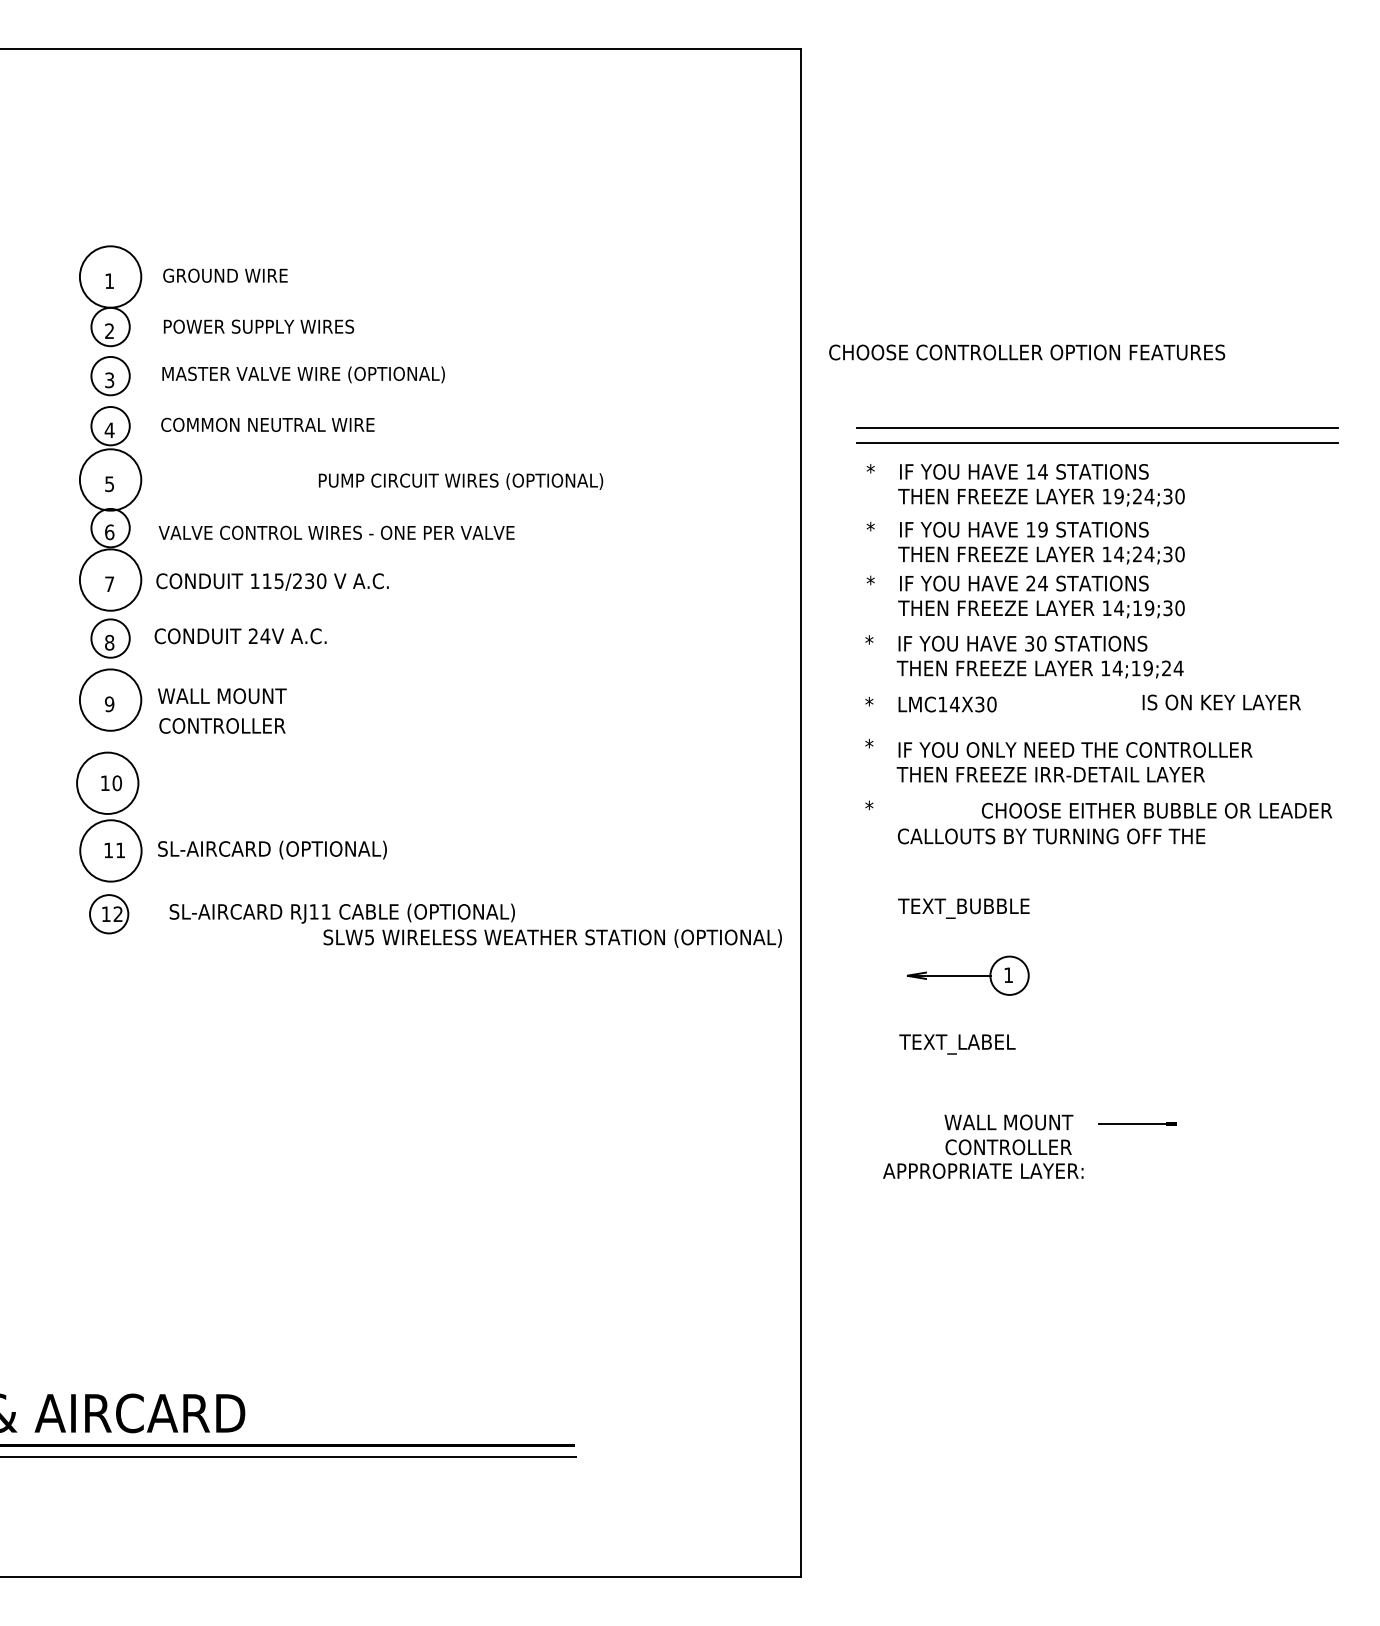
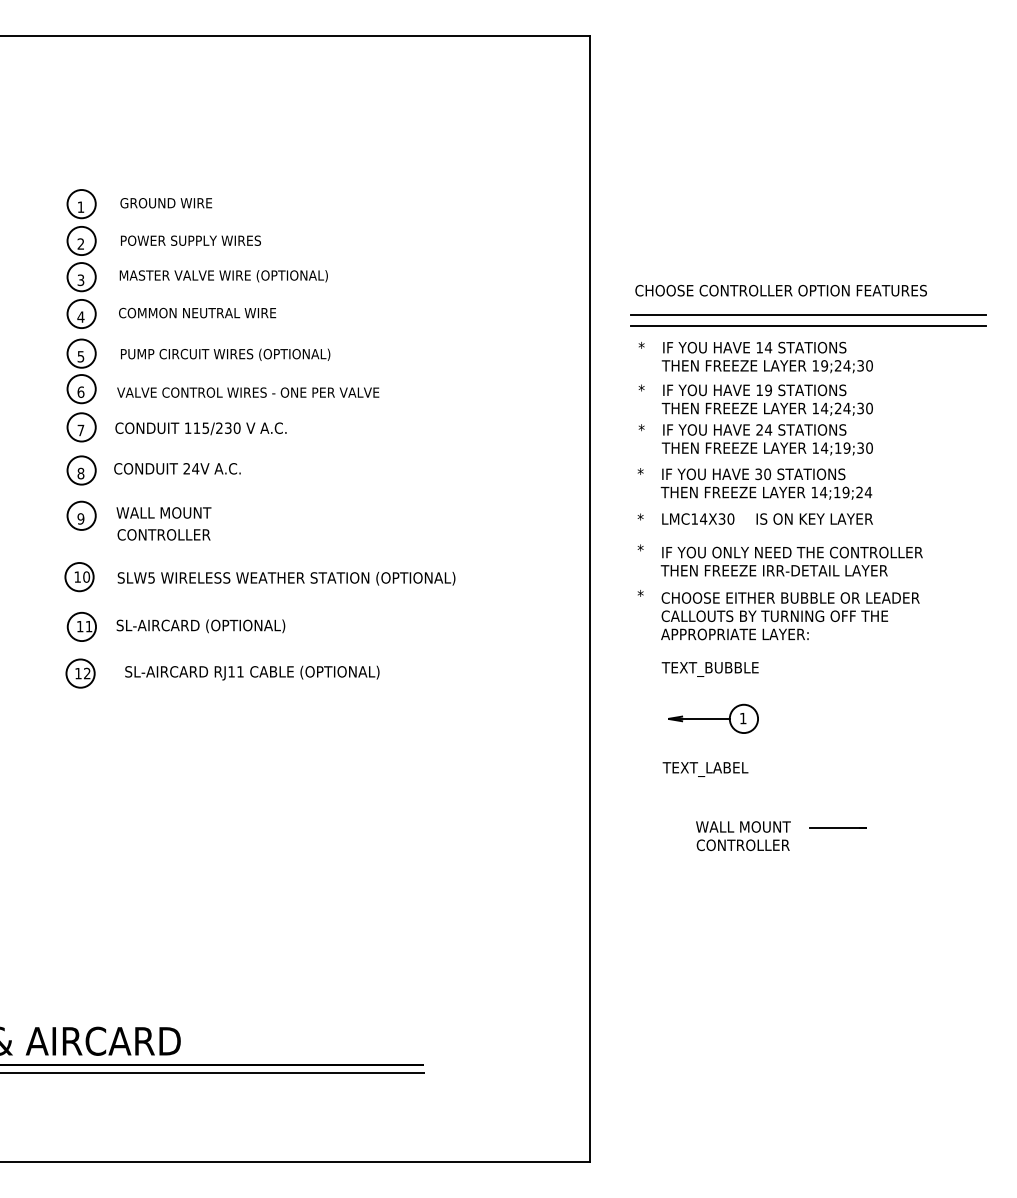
circle: (110, 276) -> (81, 203), size x0.62
text: (1027, 352) -> (781, 290), moved
circle: (110, 479) -> (81, 353), size x0.62
text: (460, 481) -> (225, 354), moved
circle: (110, 579) -> (81, 426), size x0.62
circle: (110, 699) -> (81, 515), size x0.62
text: (1221, 702) -> (814, 519), moved
circle: (107, 783) -> (79, 577), size x0.62
text: (1156, 810) -> (790, 597), moved
circle: (110, 850) -> (81, 626), size x0.62
text: (552, 938) -> (286, 578), moved
text: (983, 1170) -> (735, 633), moved

